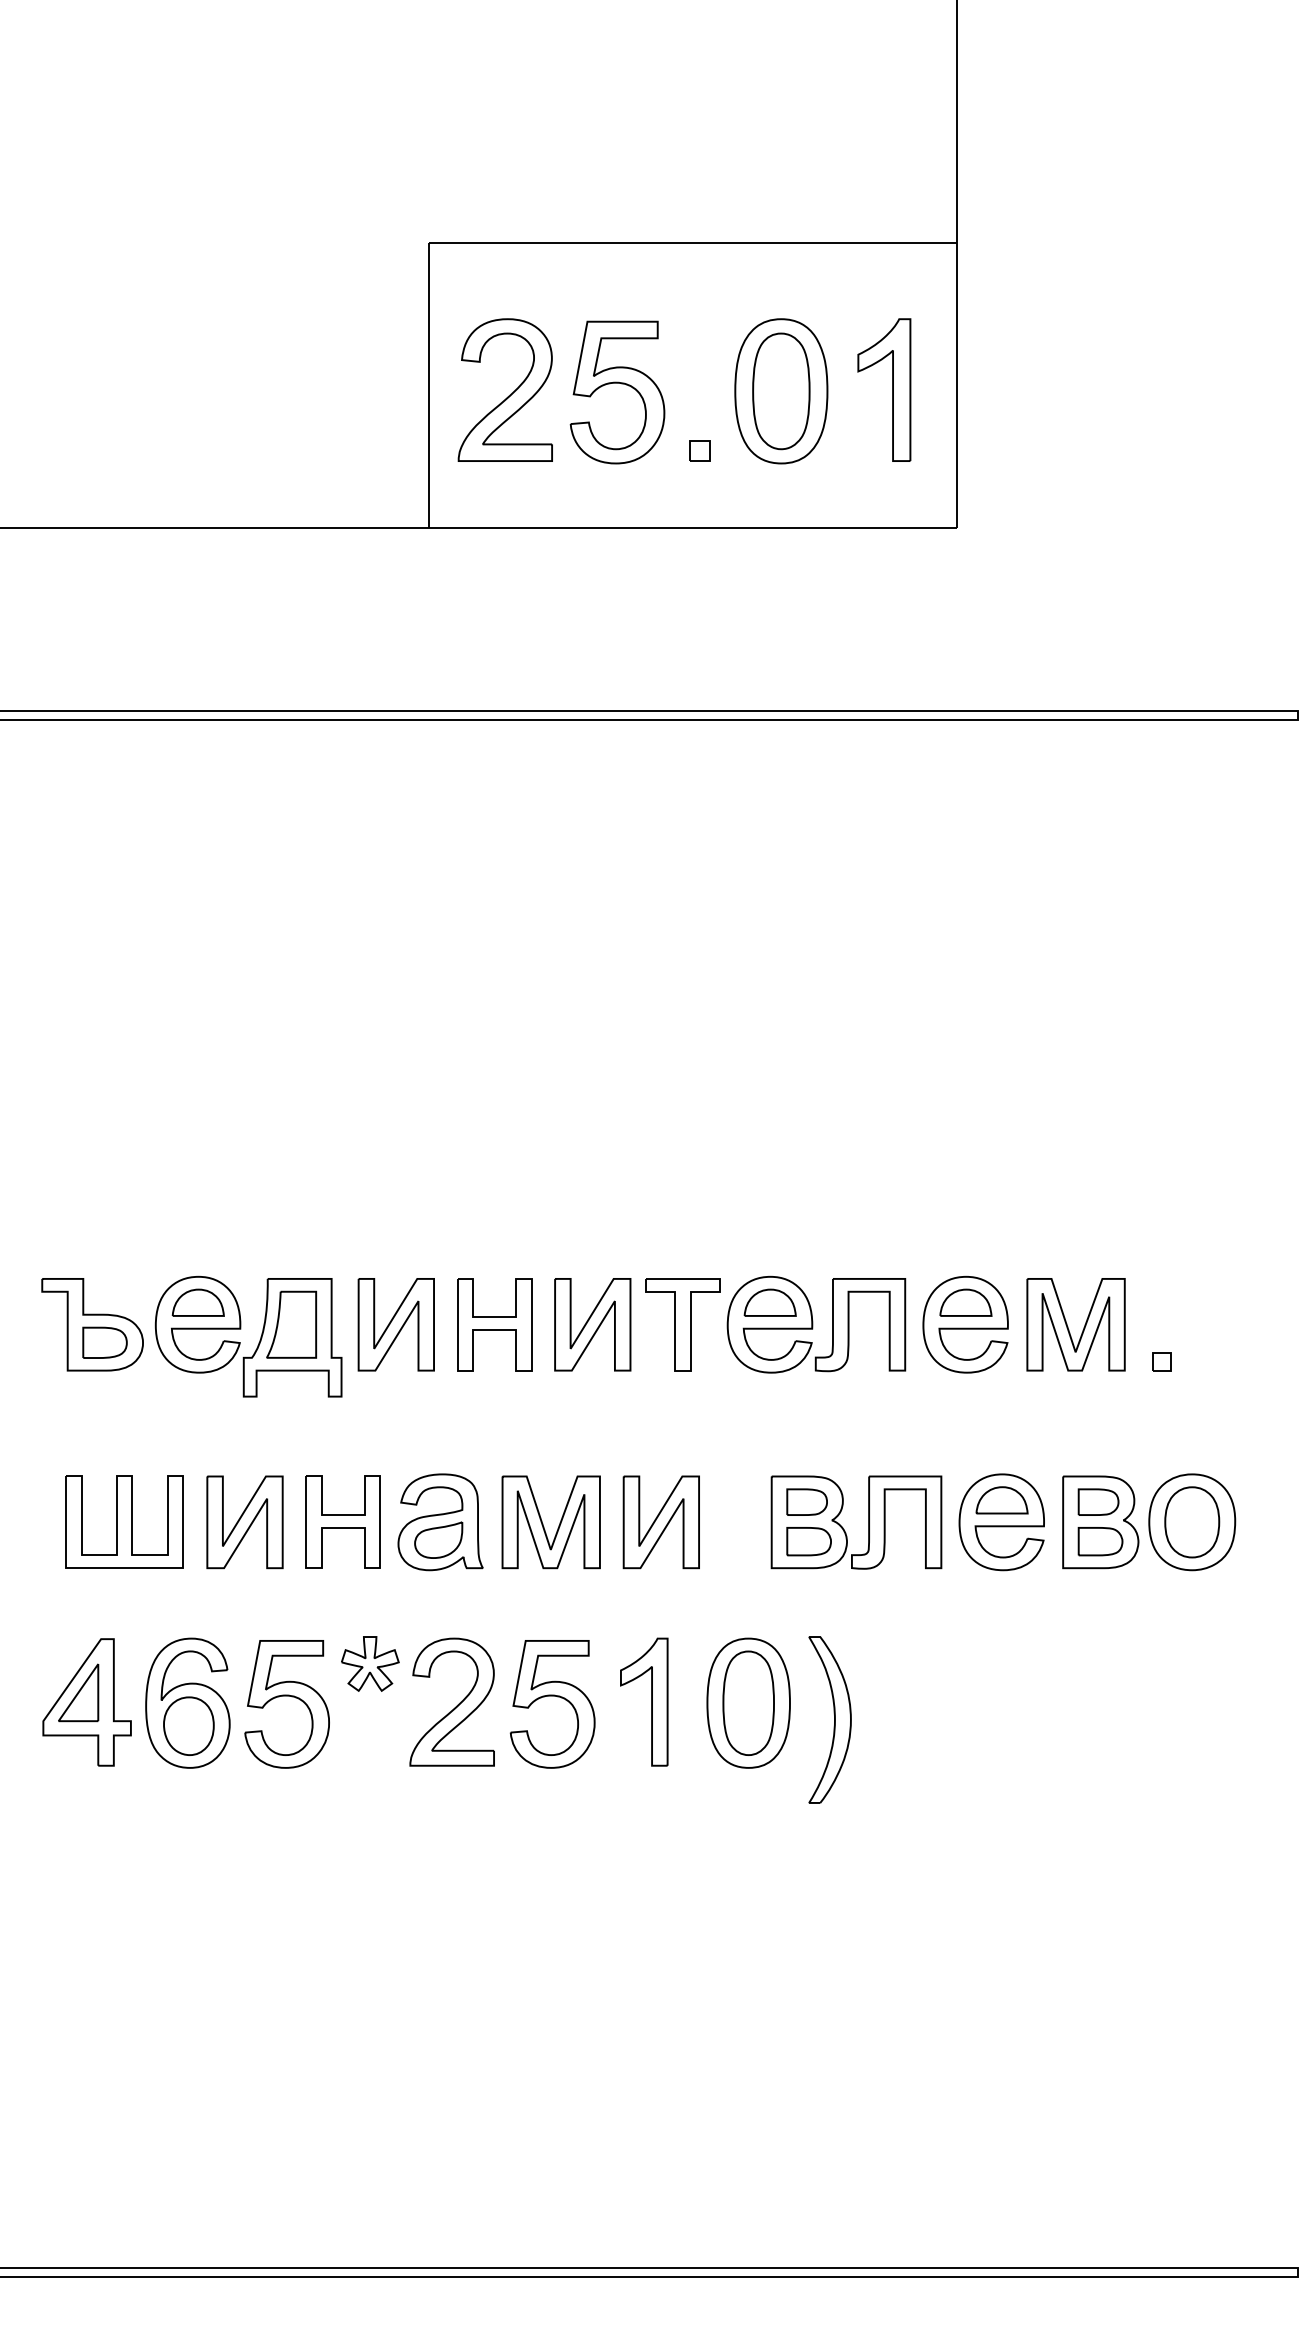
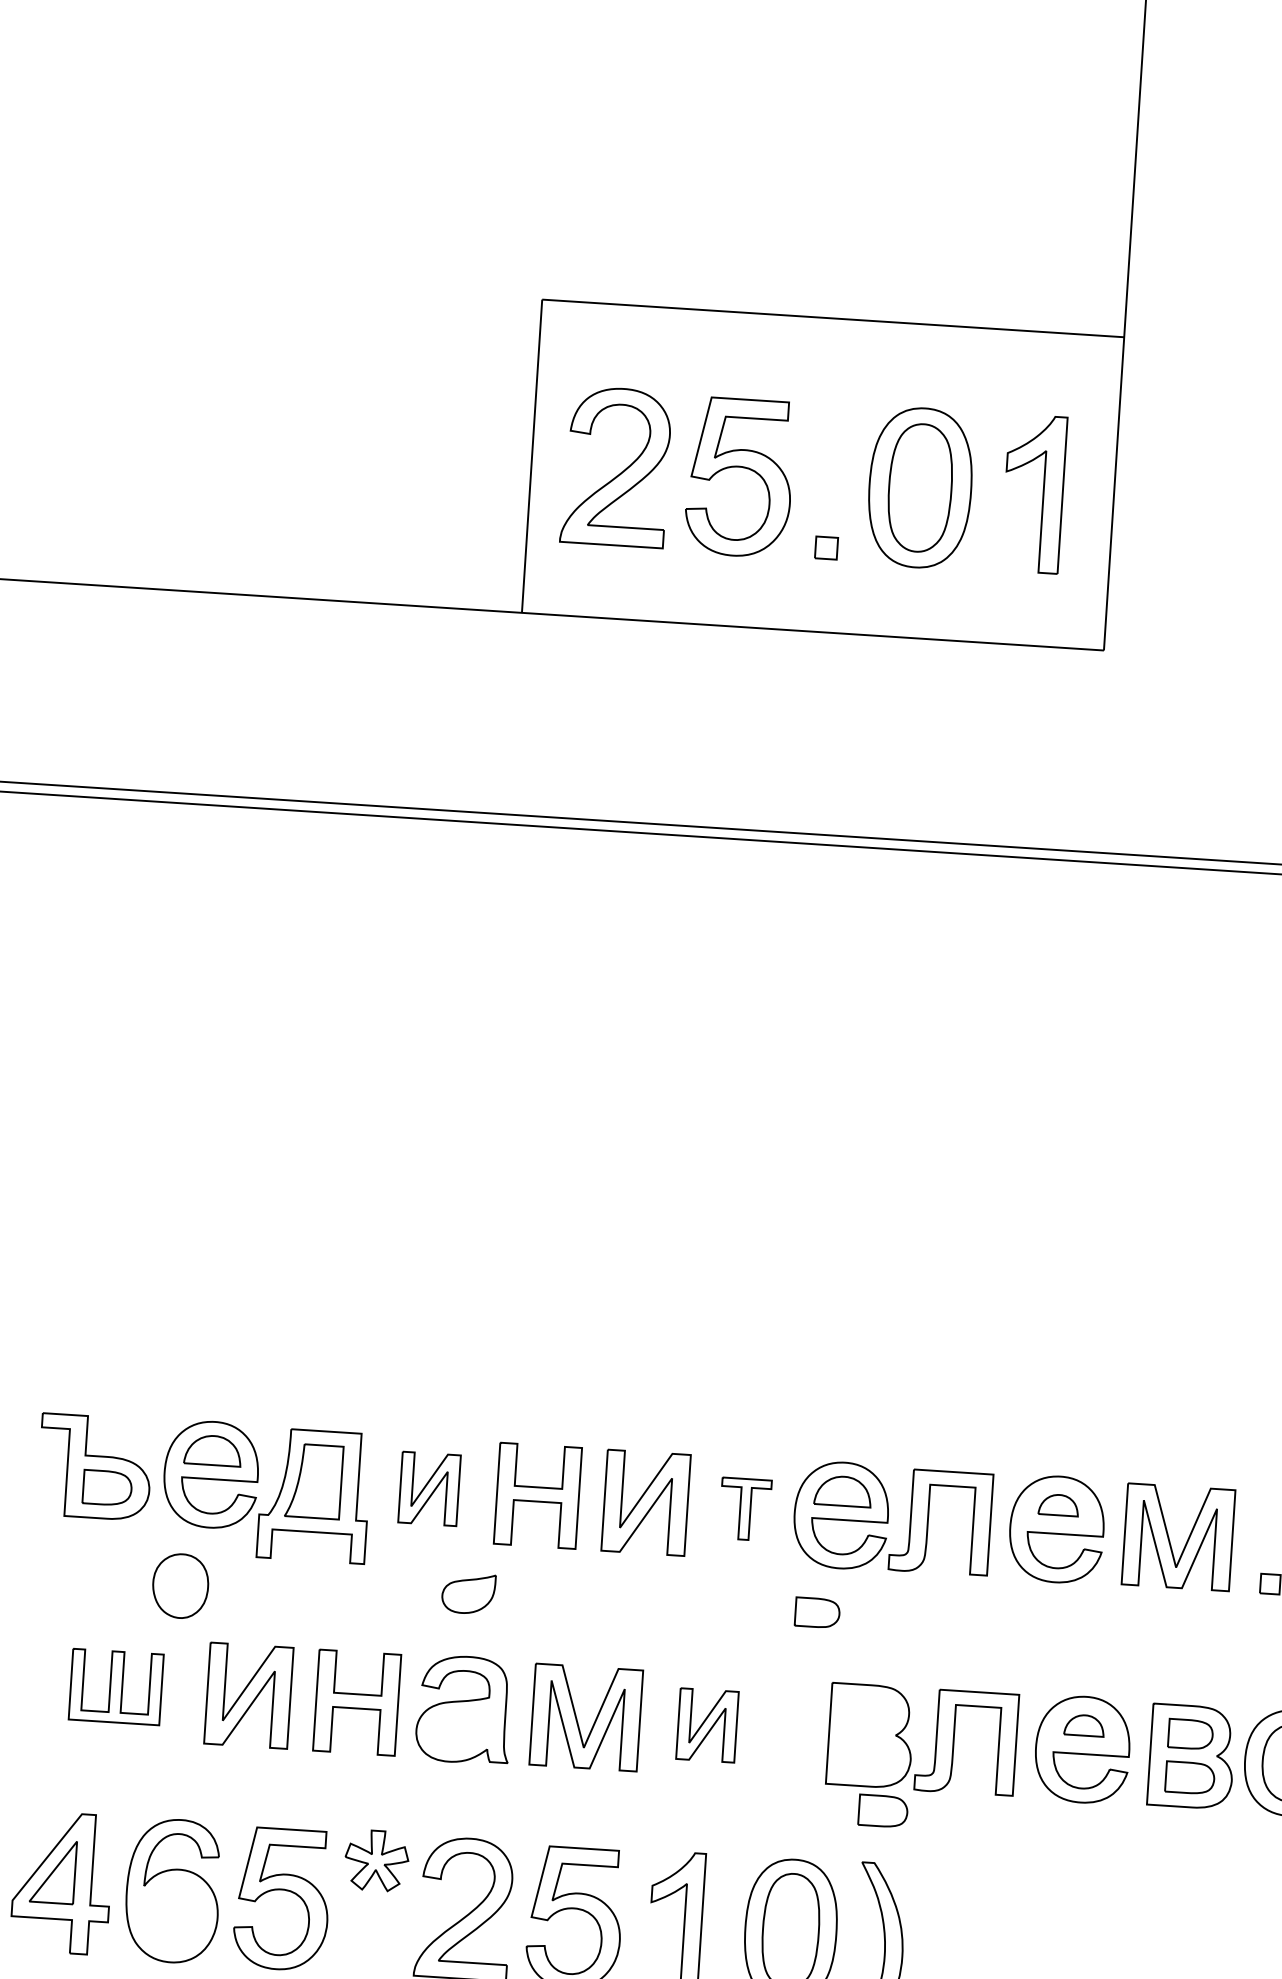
part: (965, 1302) -> (1058, 1504), size x0.7
part: (395, 1324) -> (428, 1488), size x0.7
part: (682, 1324) -> (744, 1508), size x0.6
part: (1001, 1500) -> (1083, 1725), size x0.7
part: (806, 1501) -> (816, 1612), moved
part: (124, 1521) -> (116, 1686), size x0.7
part: (660, 1522) -> (706, 1725), size x0.7
part: (438, 1539) -> (468, 1592), moved
part: (808, 1541) -> (882, 1811), moved
part: (188, 1725) -> (180, 1585), moved

